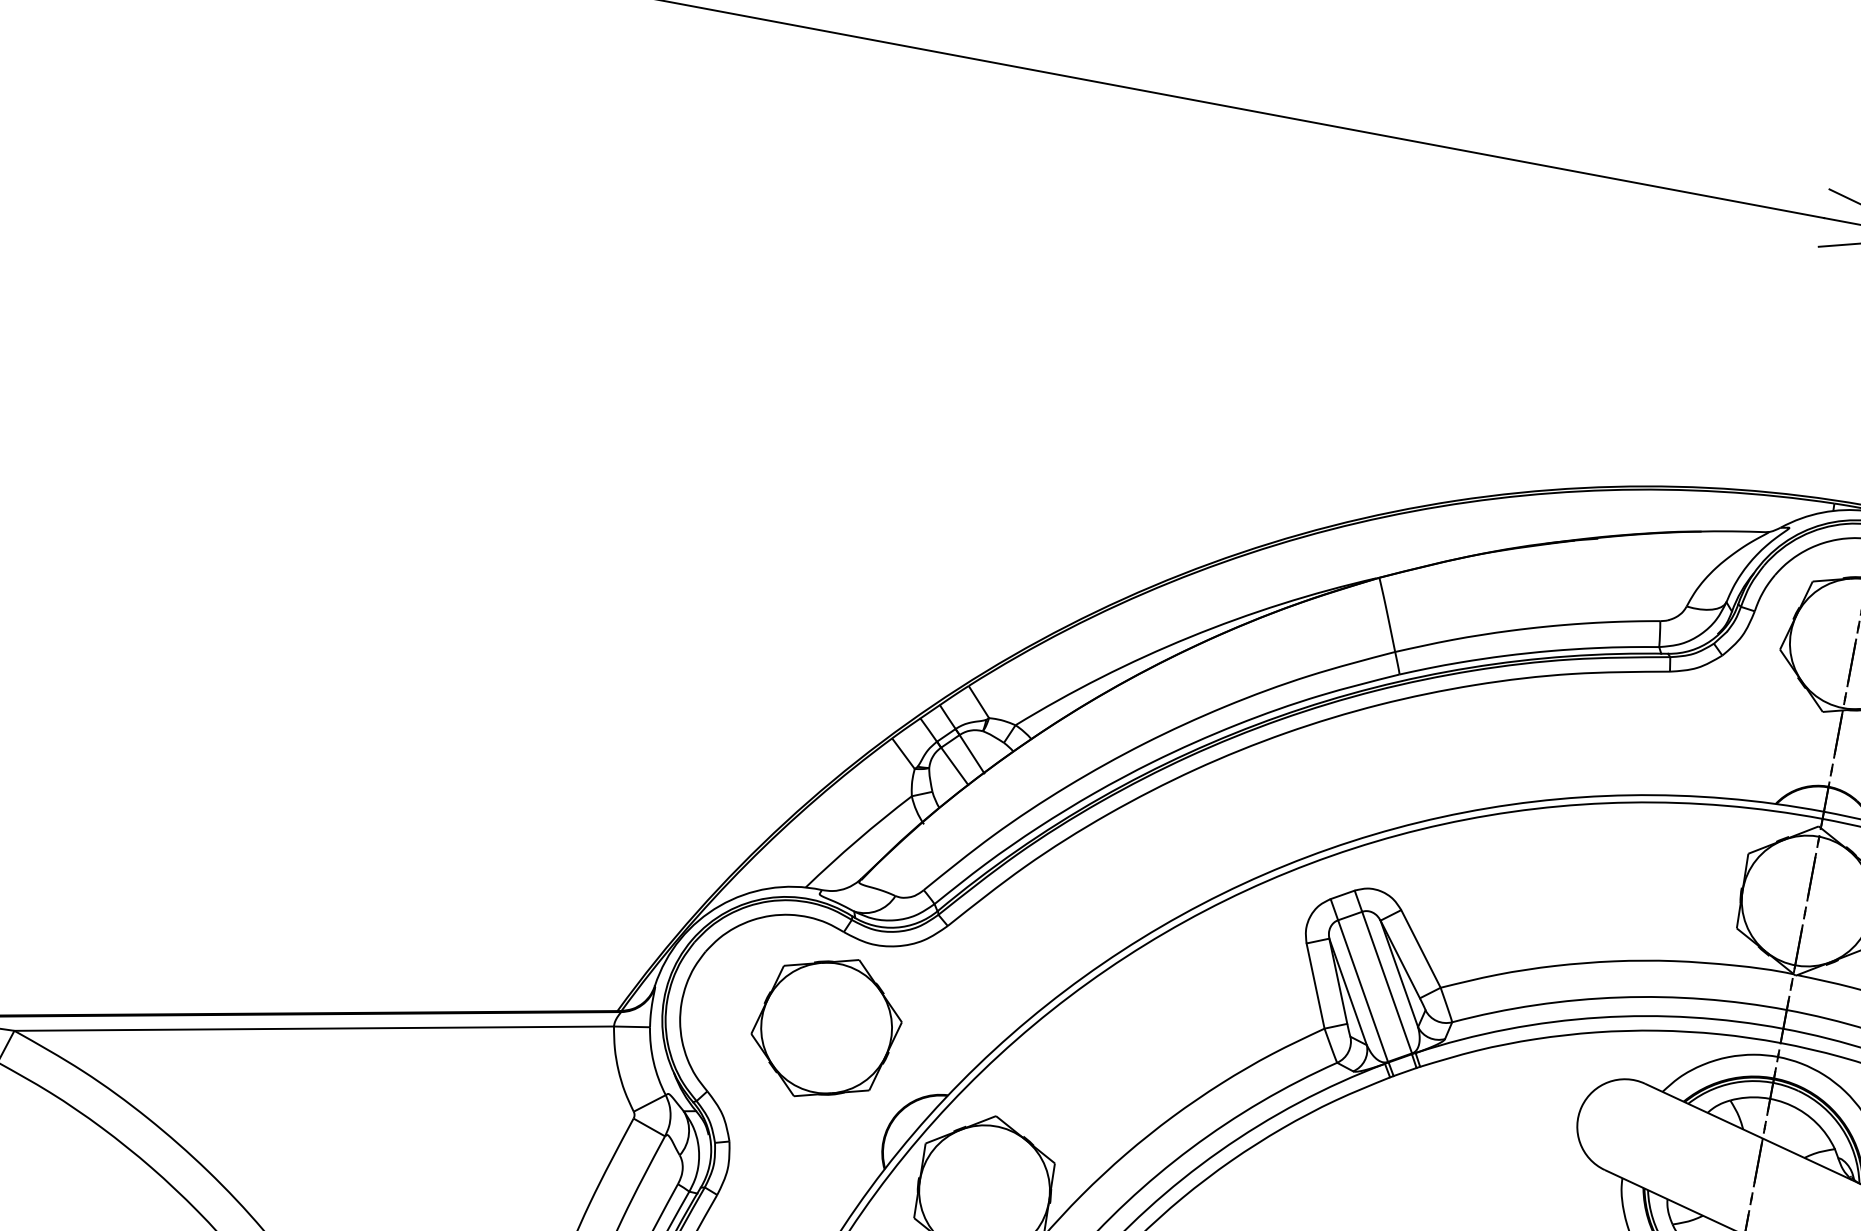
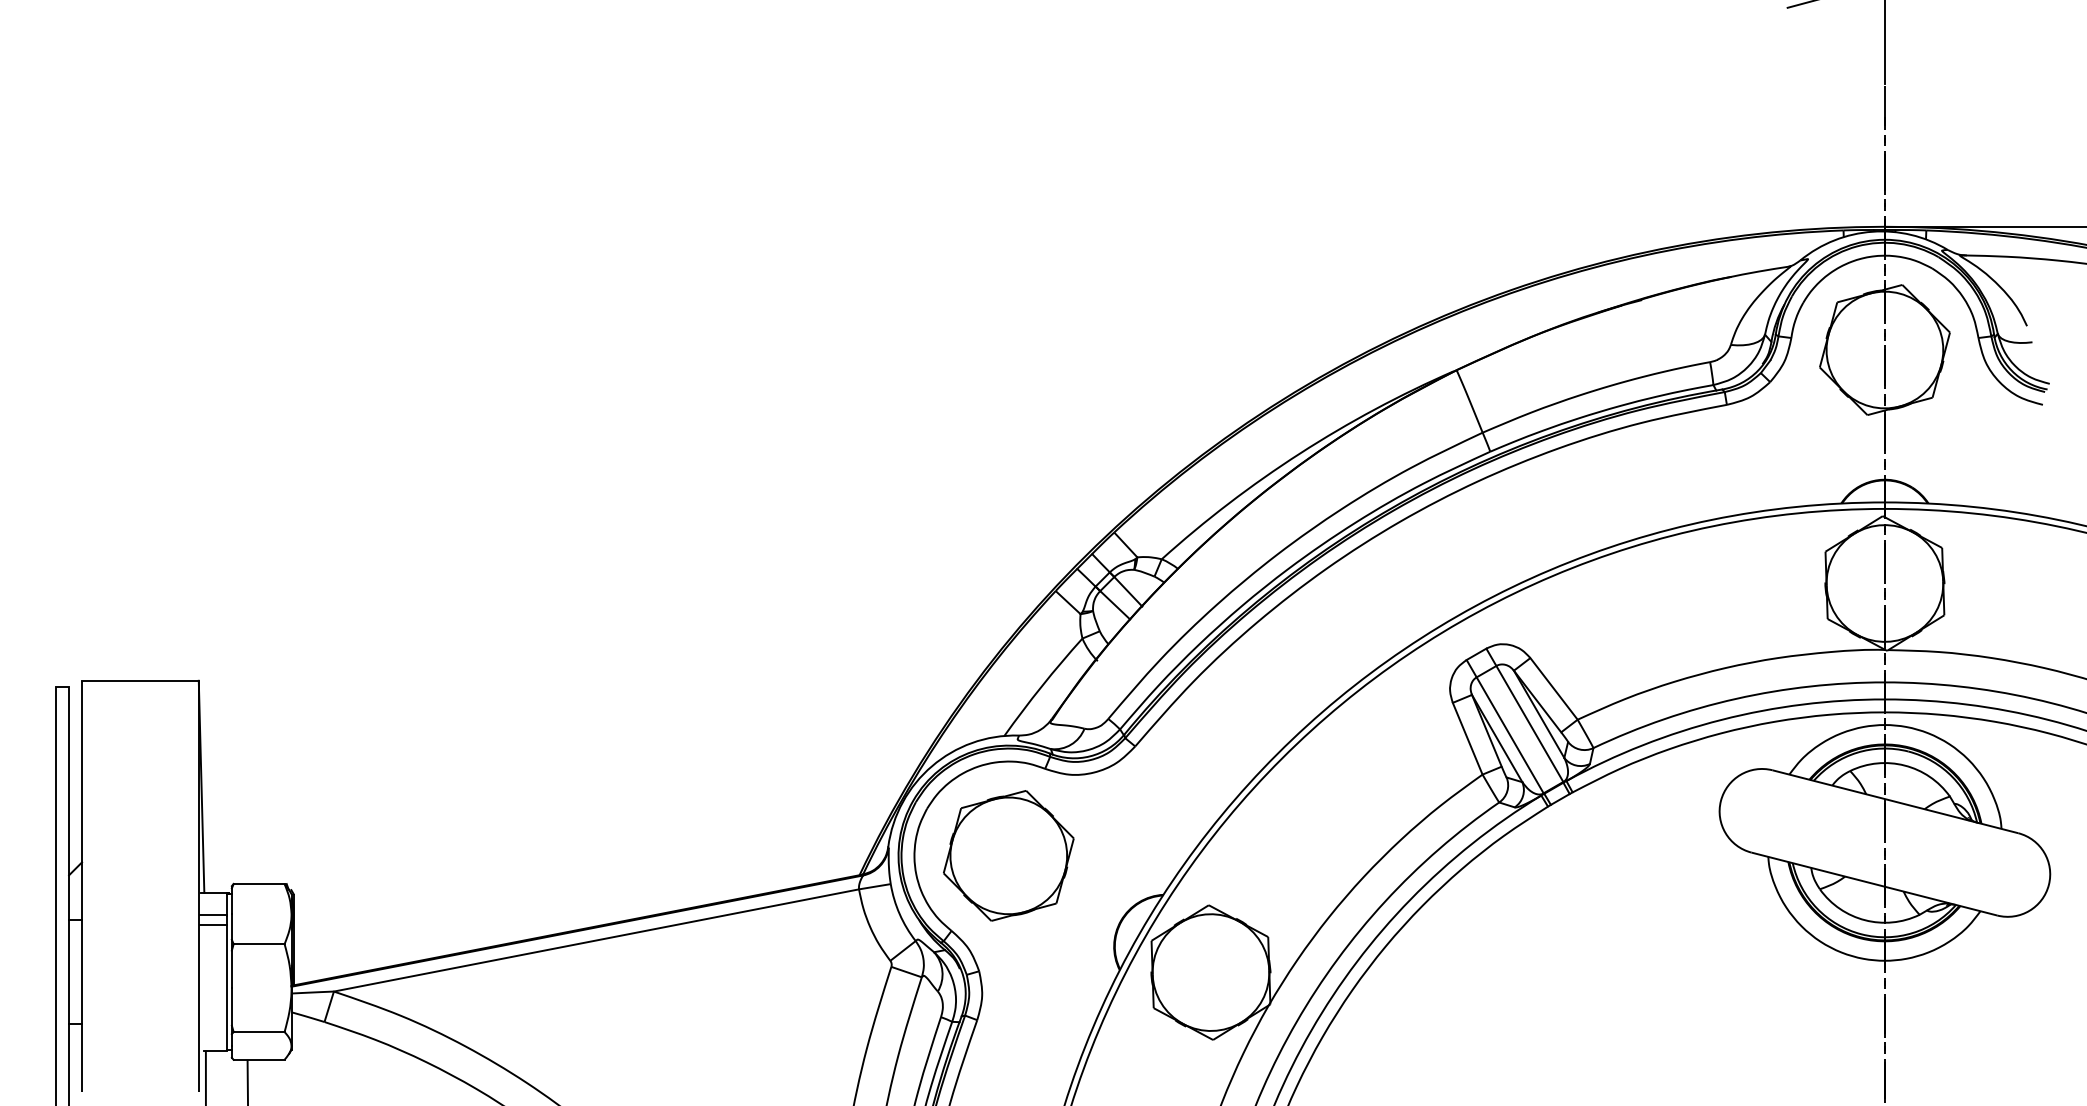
part: (826, 1027) -> (1008, 855), moved

